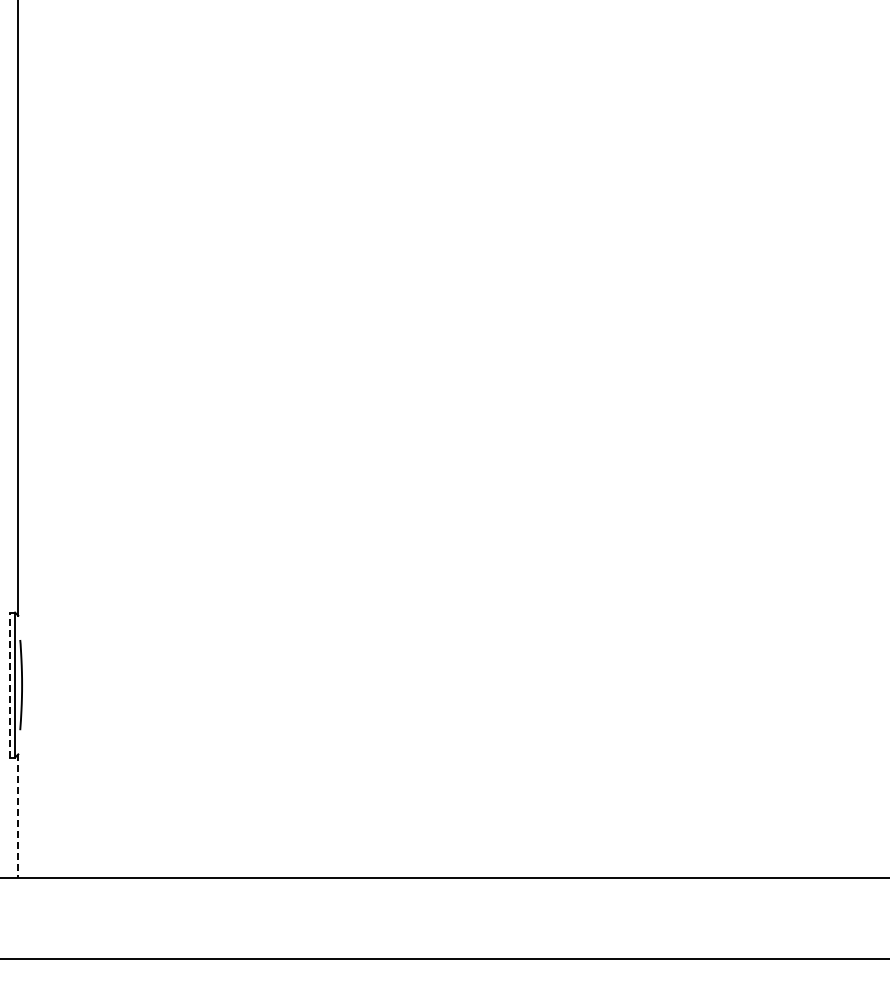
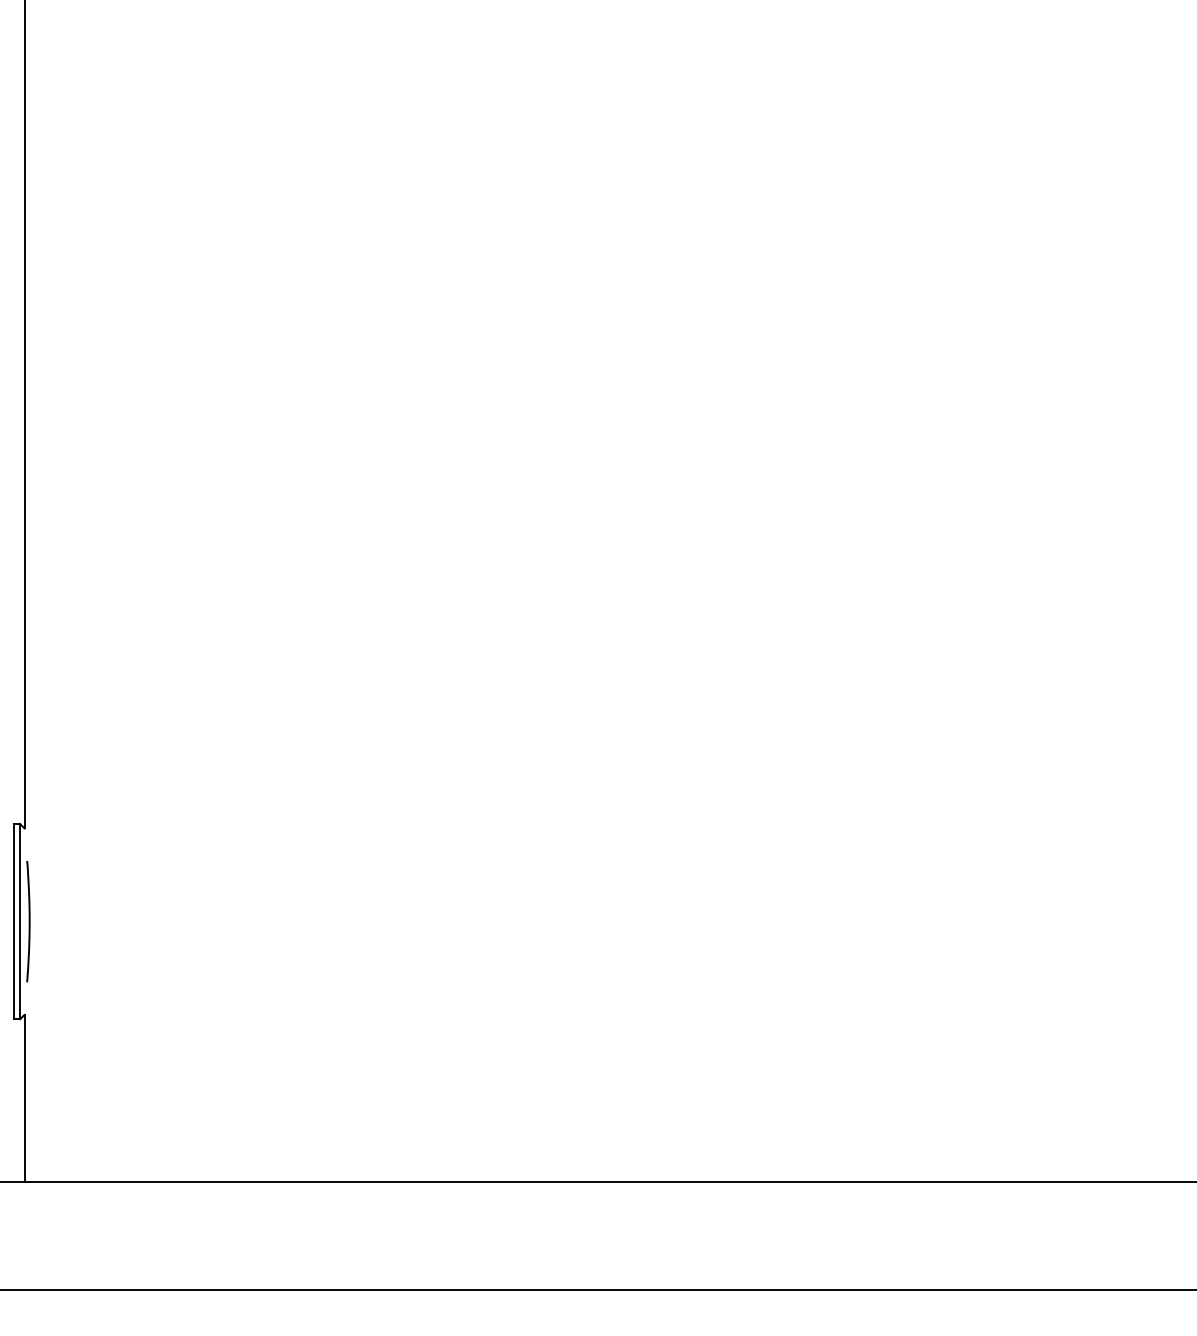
line: (10, 685) -> (14, 922), dashed -> solid
line: (18, 816) -> (24, 1098), dashed -> solid

